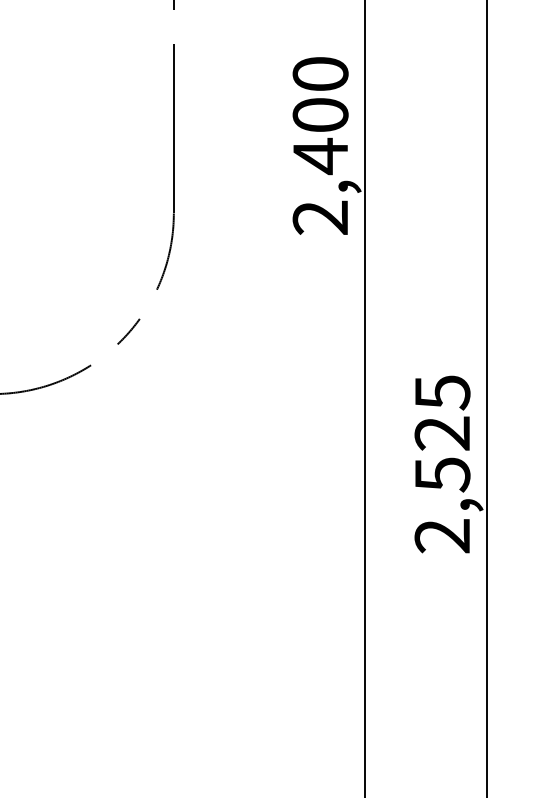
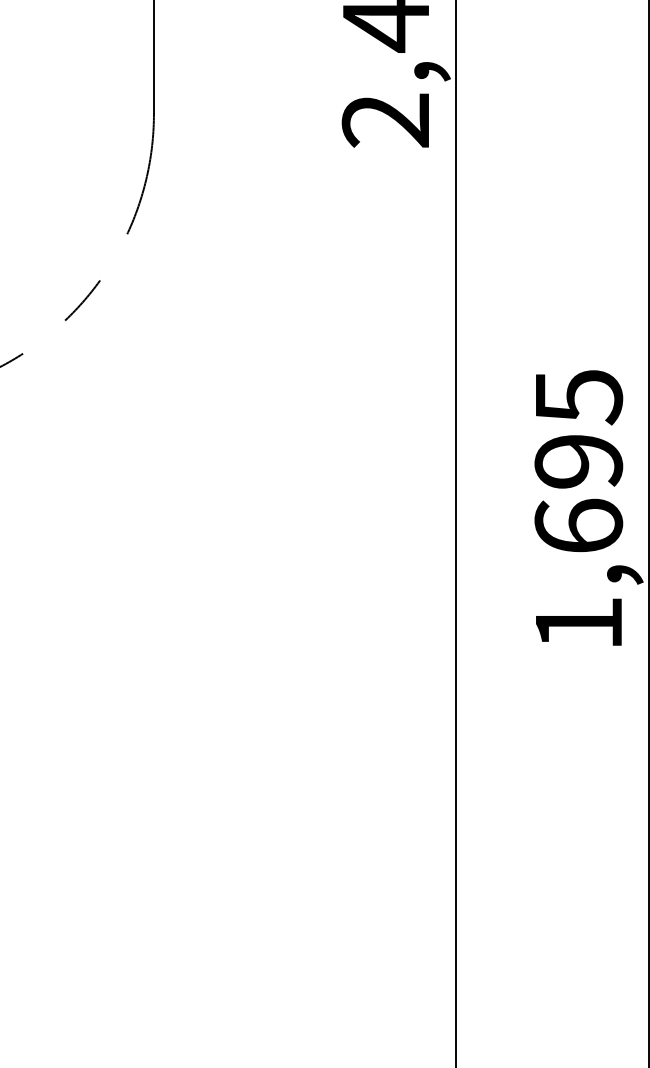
text: (442, 484) -> (578, 542), 2,525 -> 1,695

